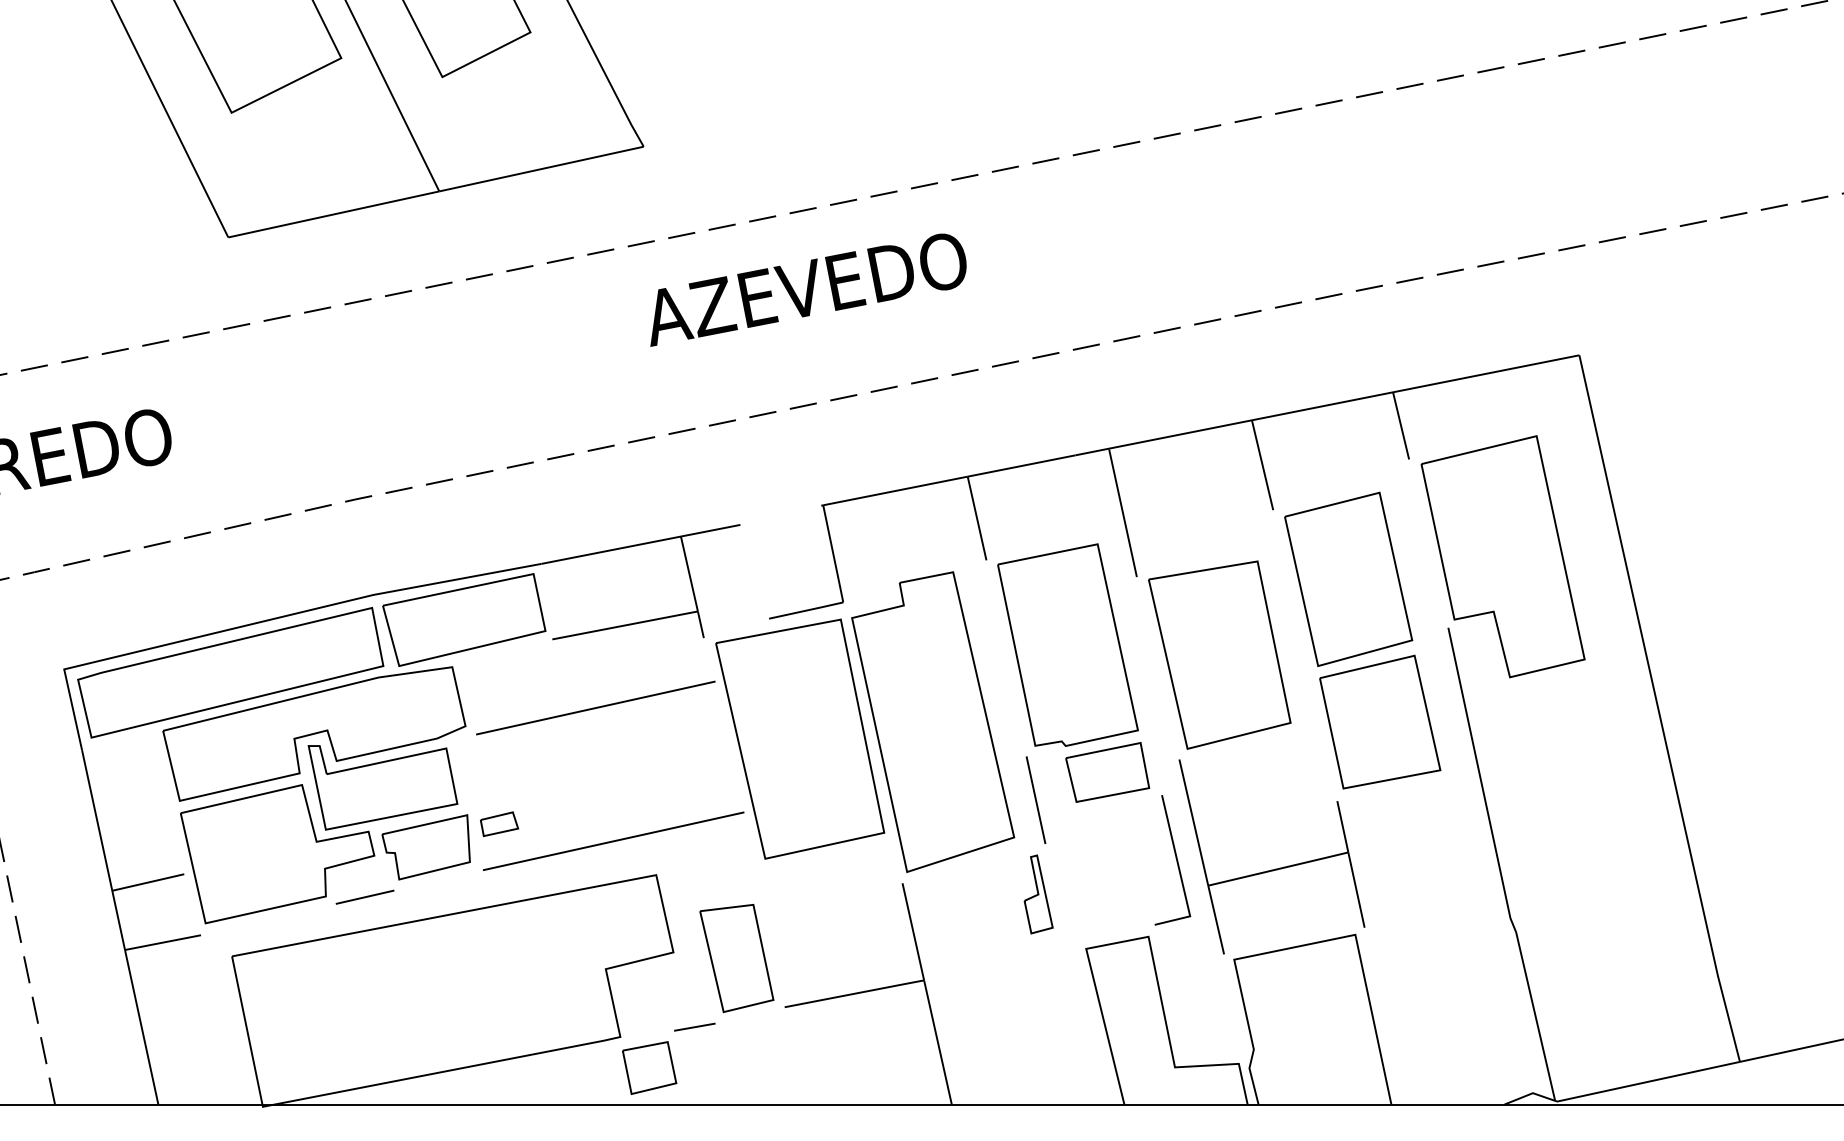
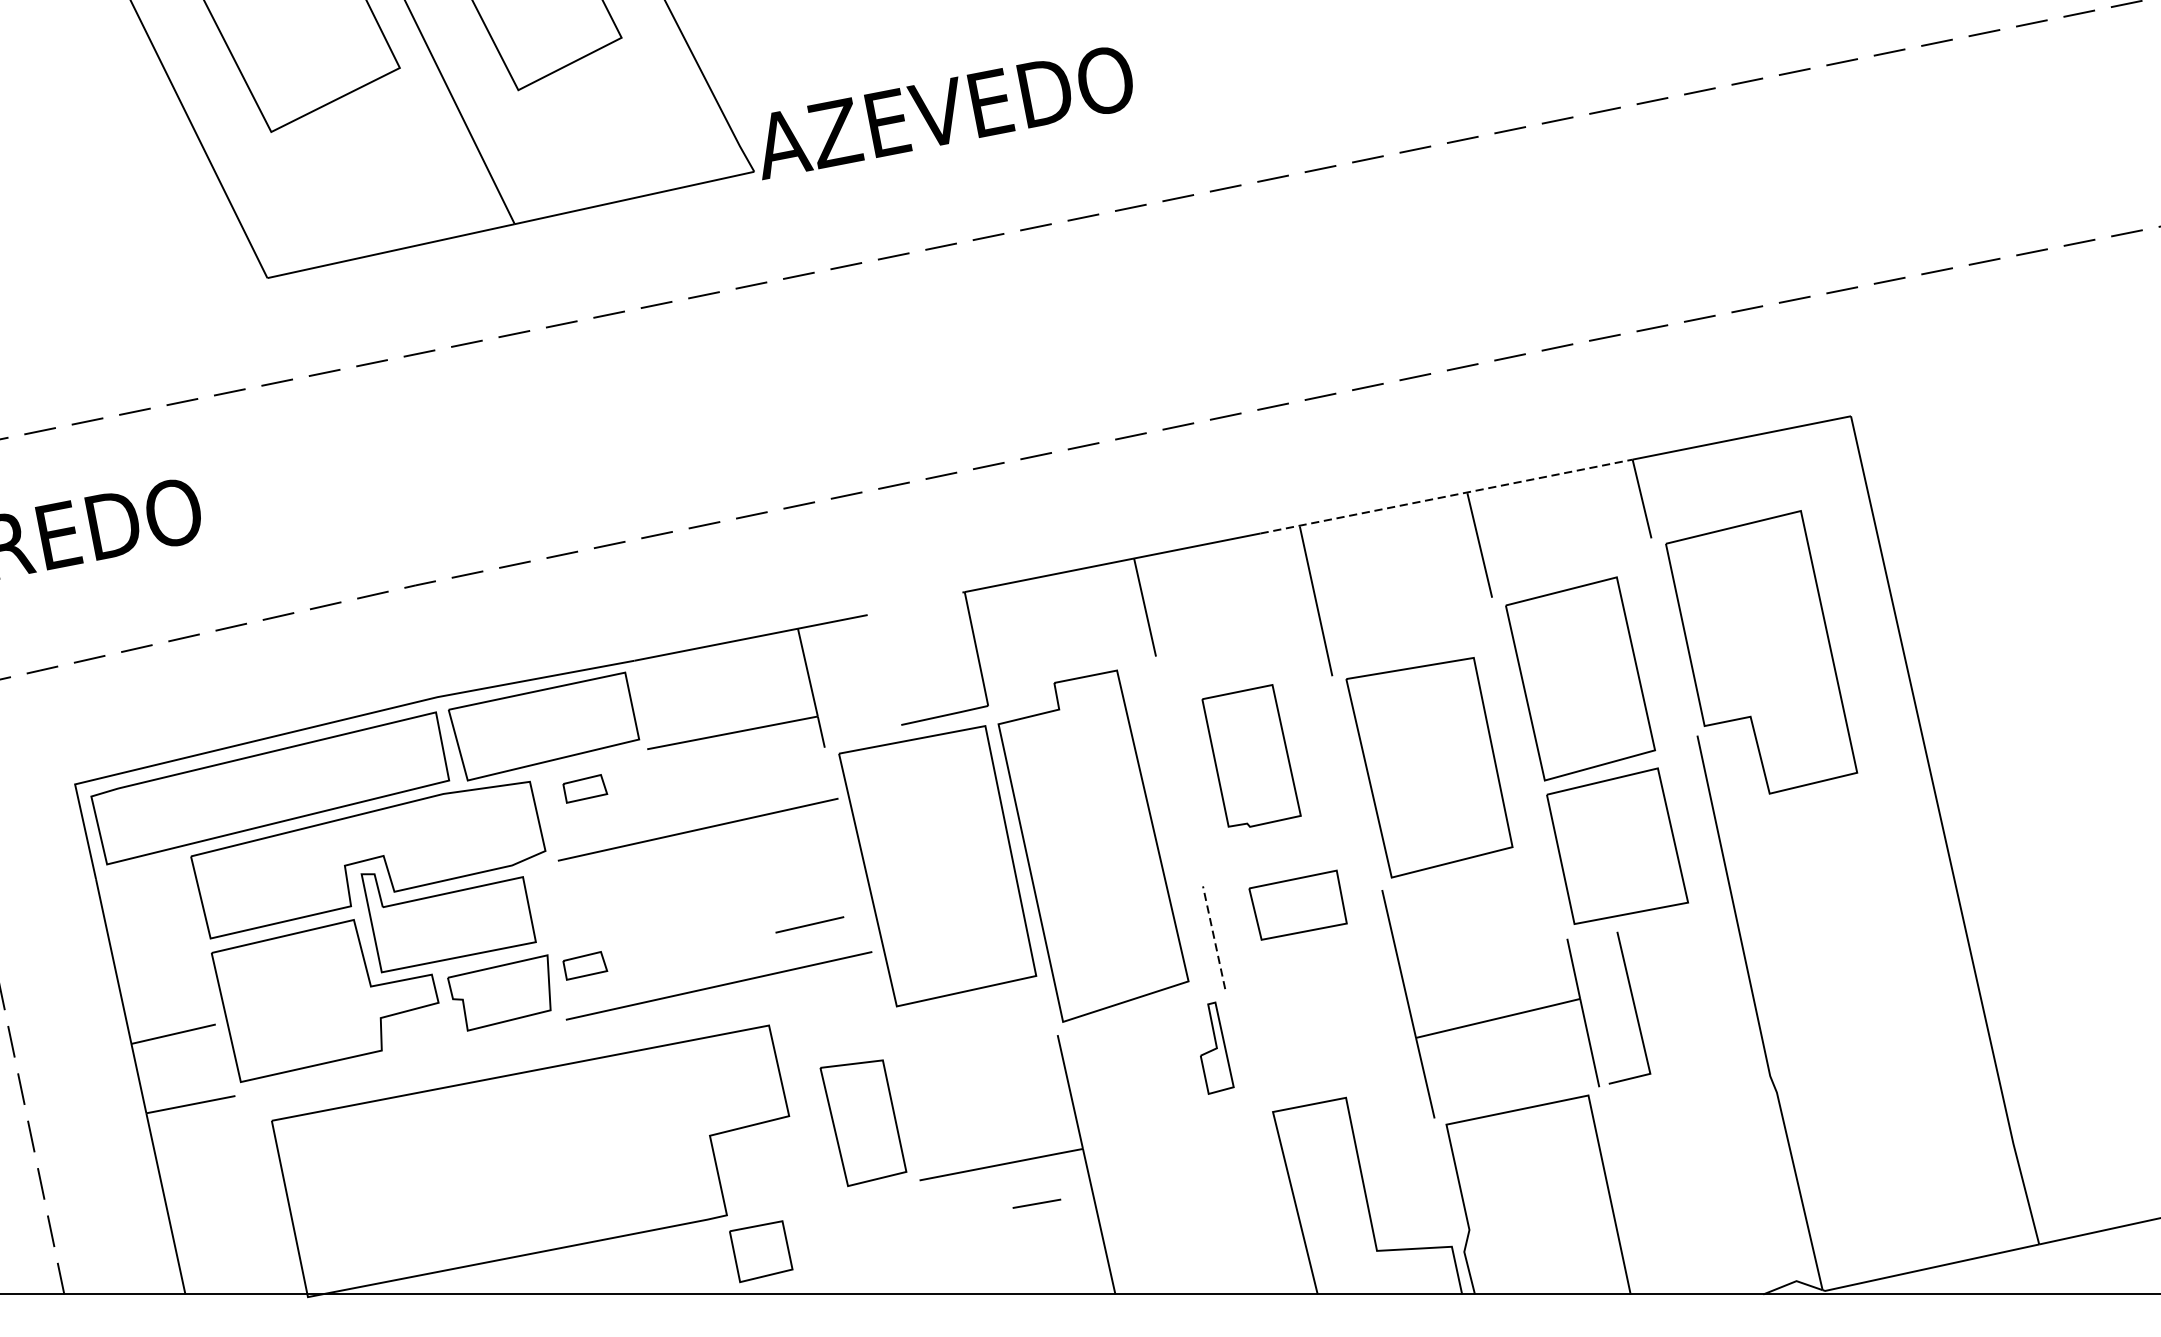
text: (808, 289) -> (947, 112), moved
line: (1234, 423) -> (1446, 496), solid -> dashed
part: (1067, 644) -> (1251, 755), size x0.6
part: (499, 673) -> (585, 789), added
line: (1036, 800) -> (1214, 938), solid -> dashed
line: (1175, 858) -> (1633, 1006), moved
line: (364, 896) -> (809, 924), moved
line: (694, 1026) -> (1036, 1202), moved

